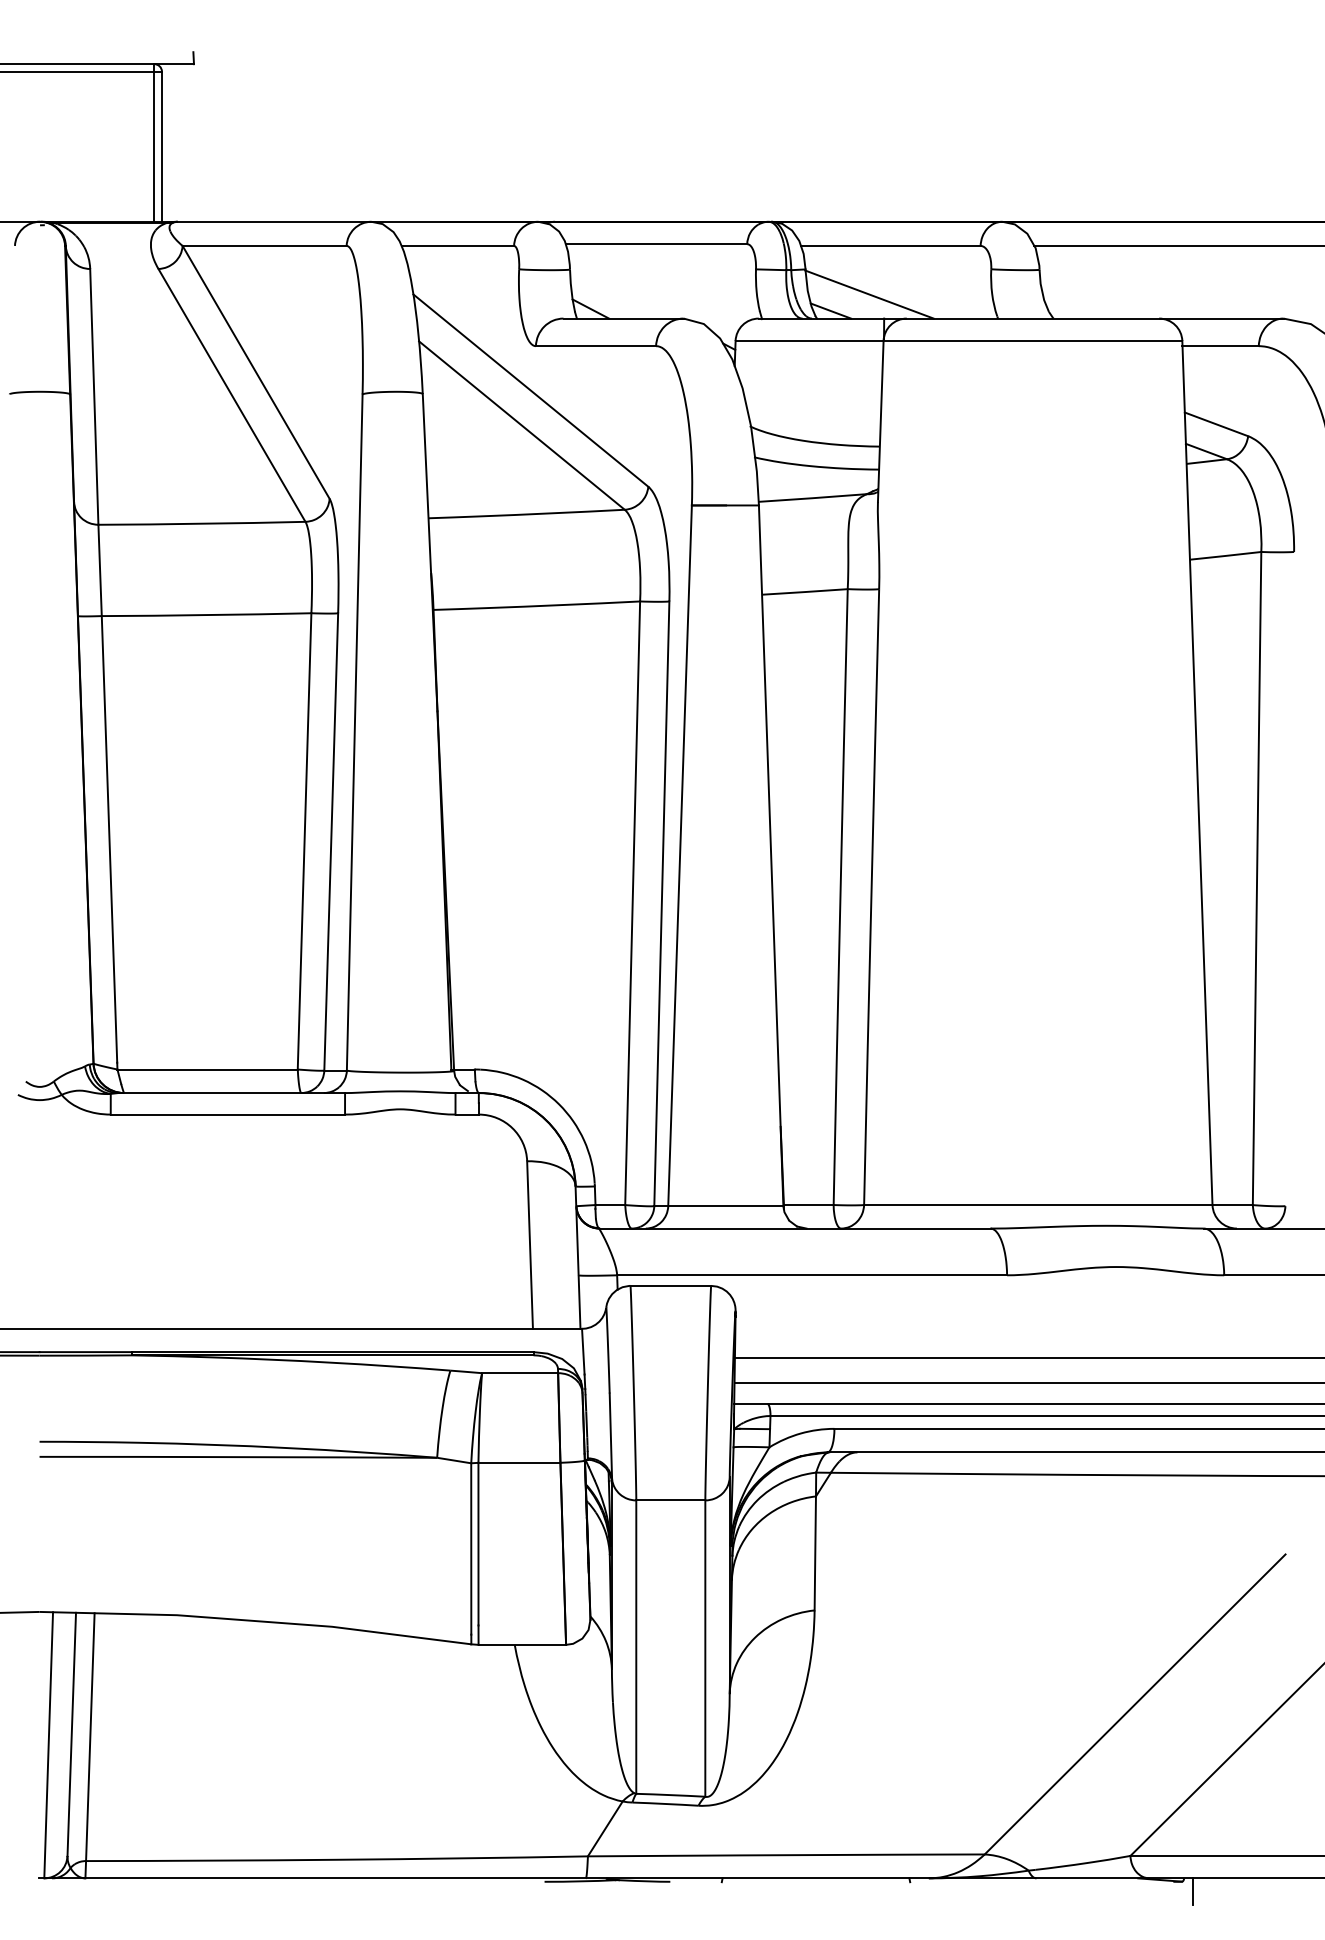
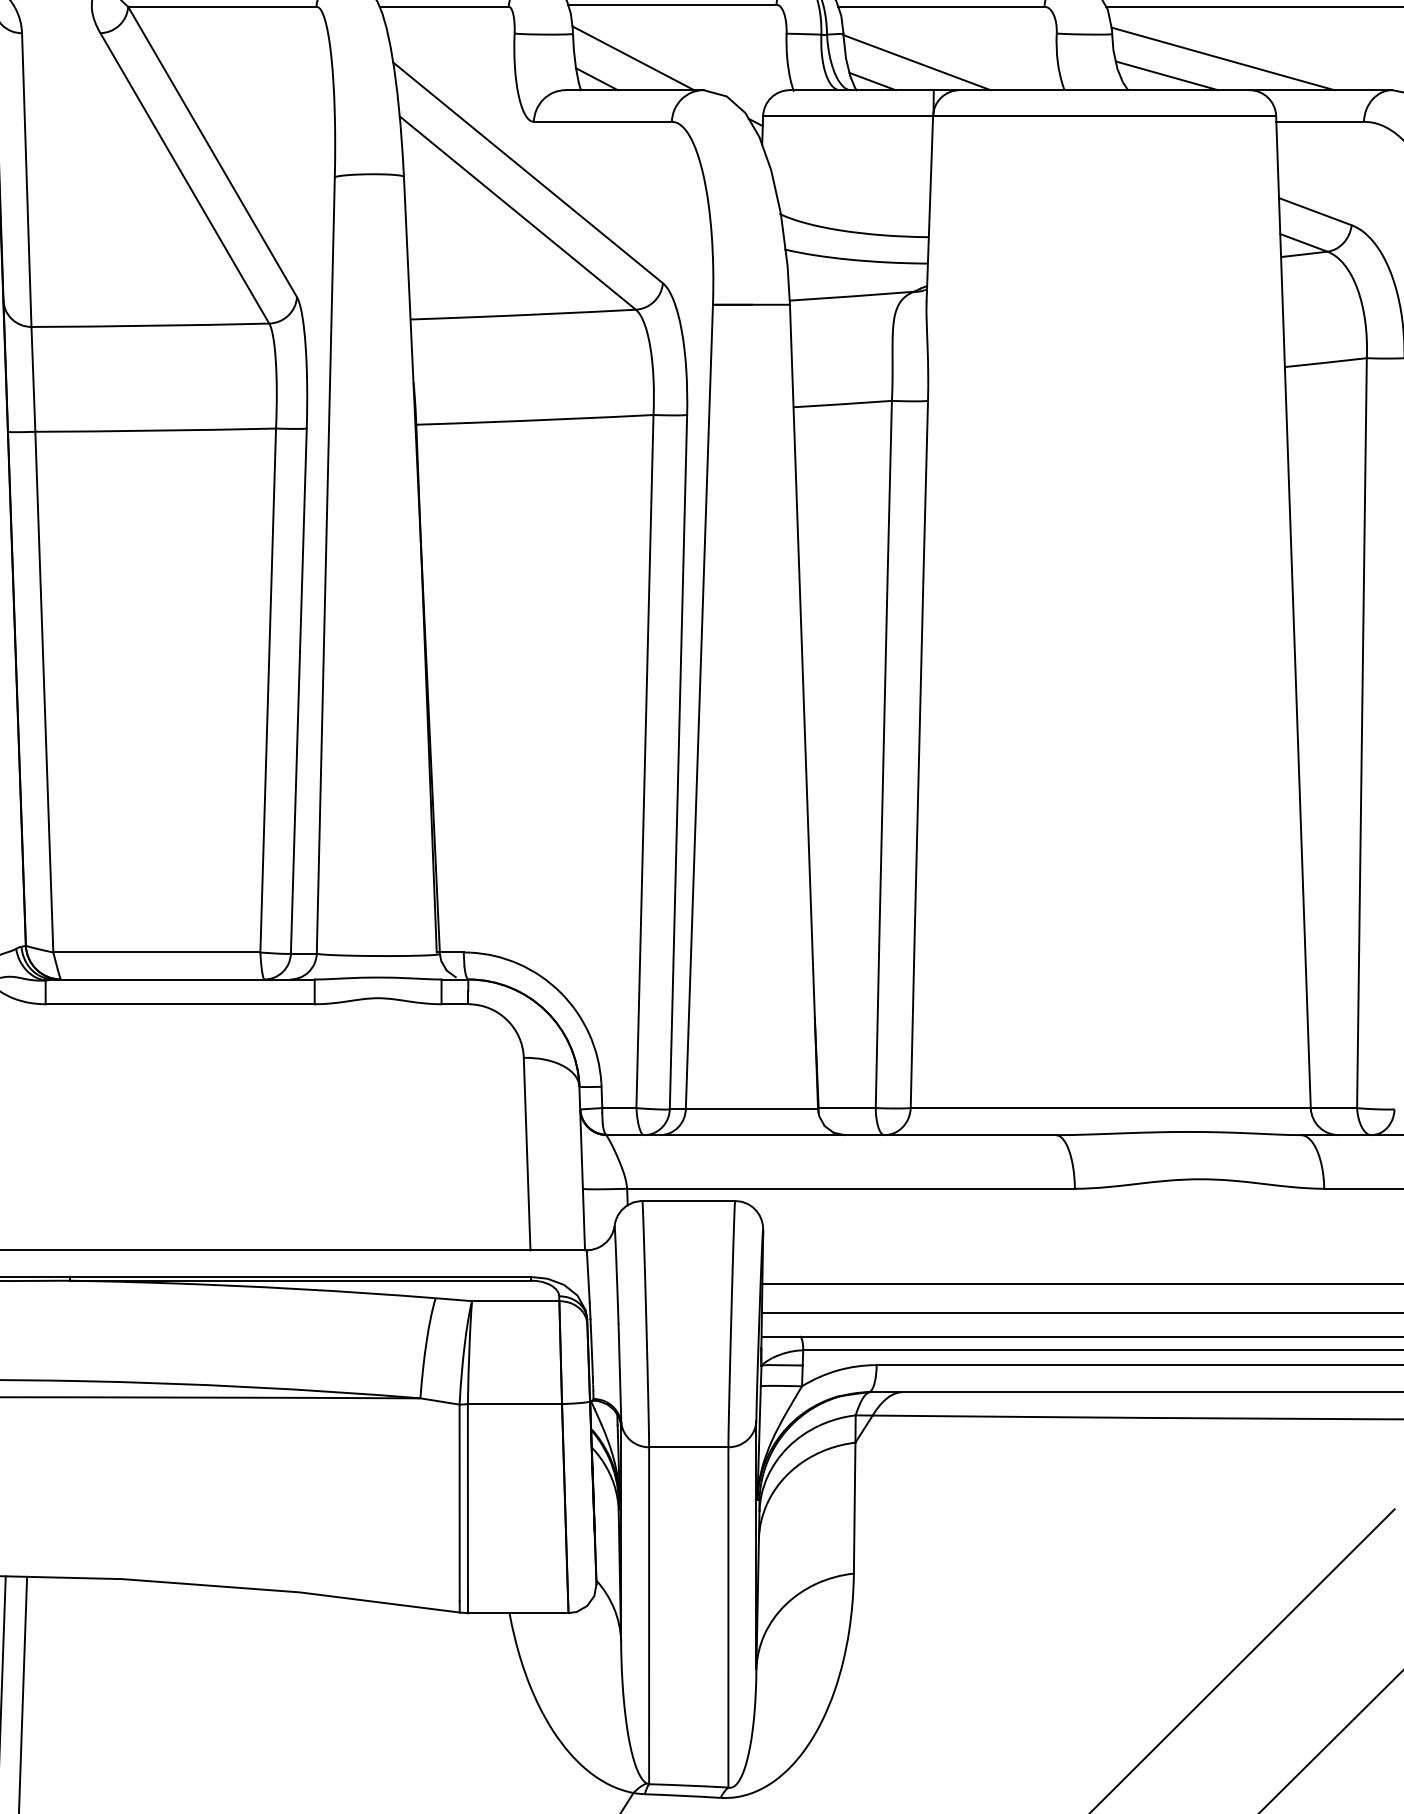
line: (622, 290) -> (633, 57), added
line: (1136, 291) -> (1223, 59), added
line: (1086, 305) -> (1166, 75), added

